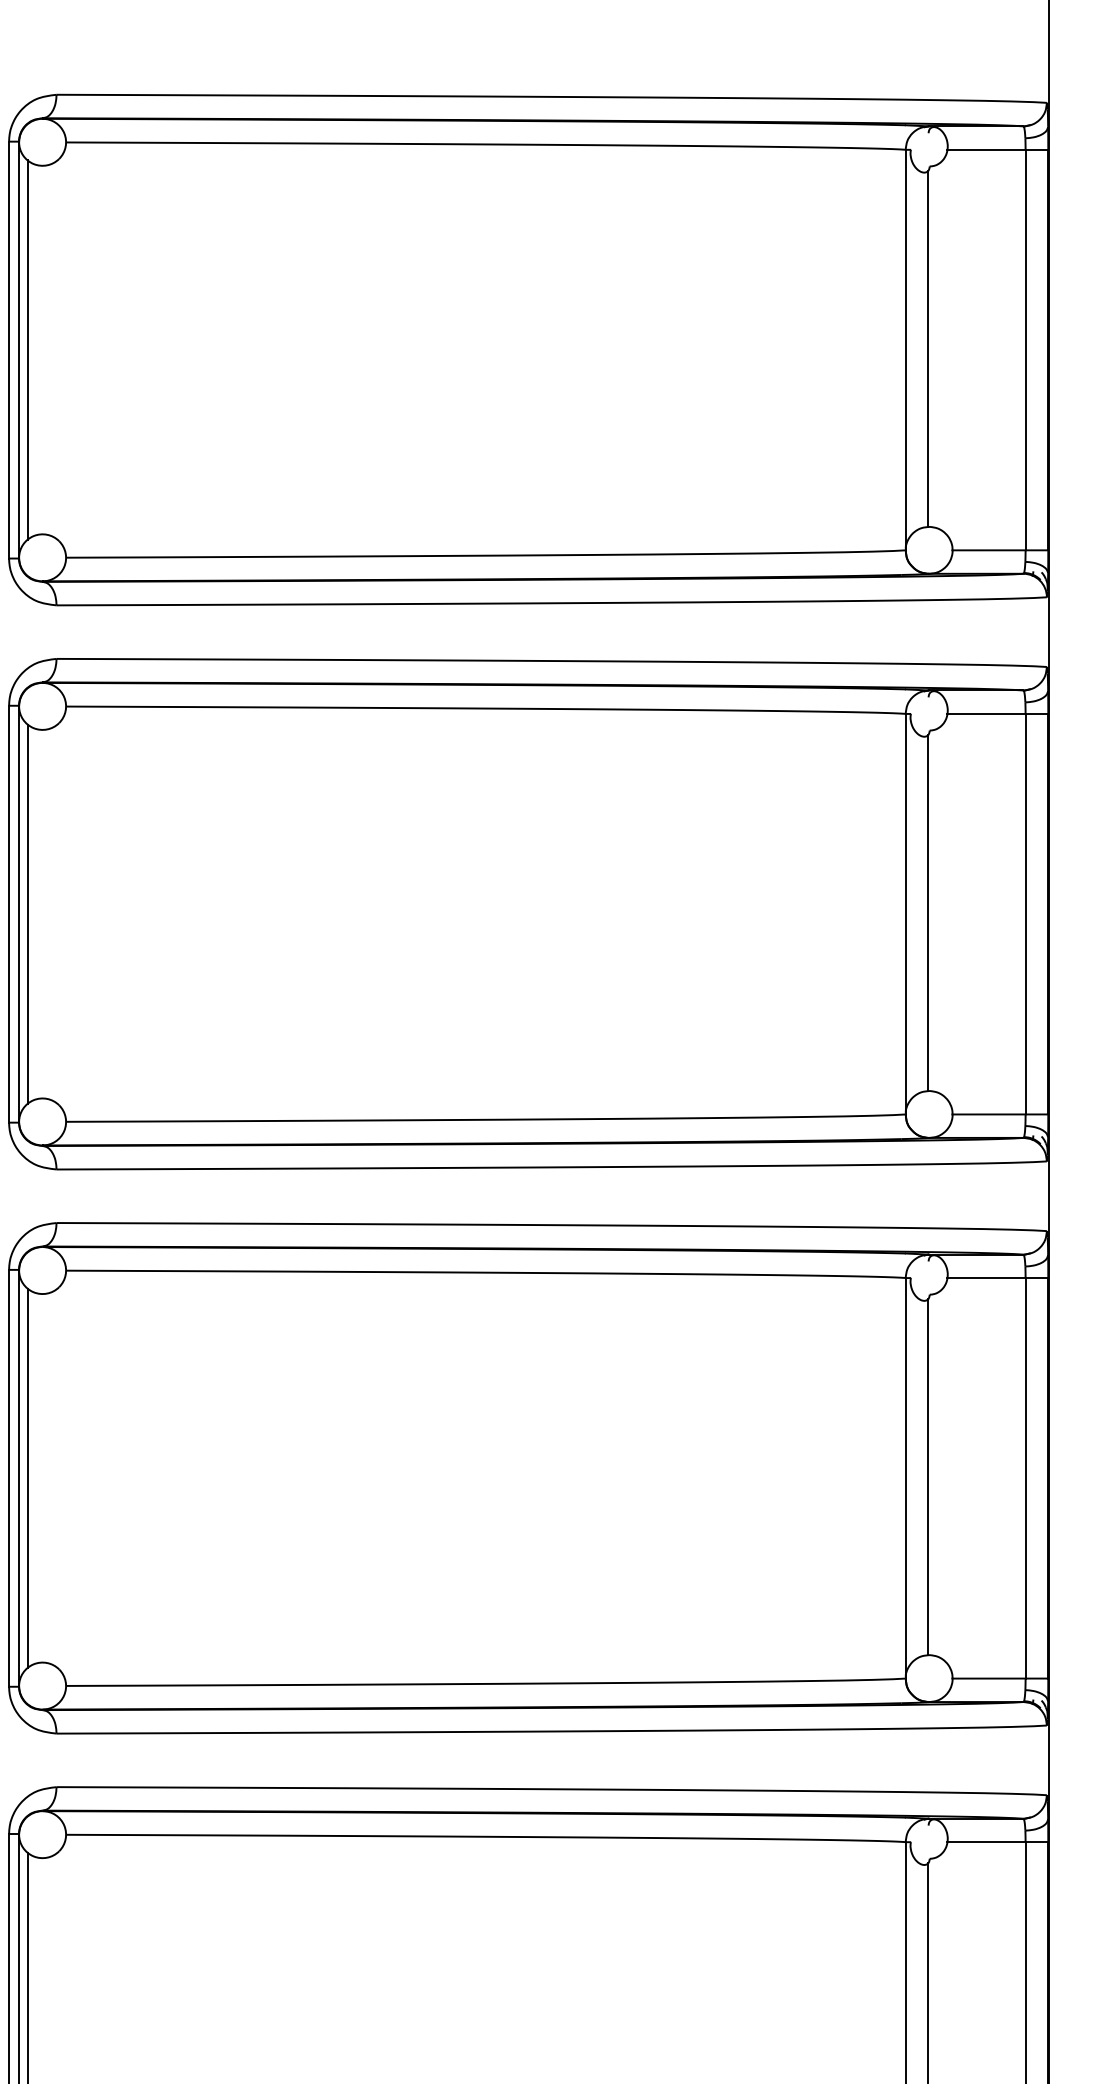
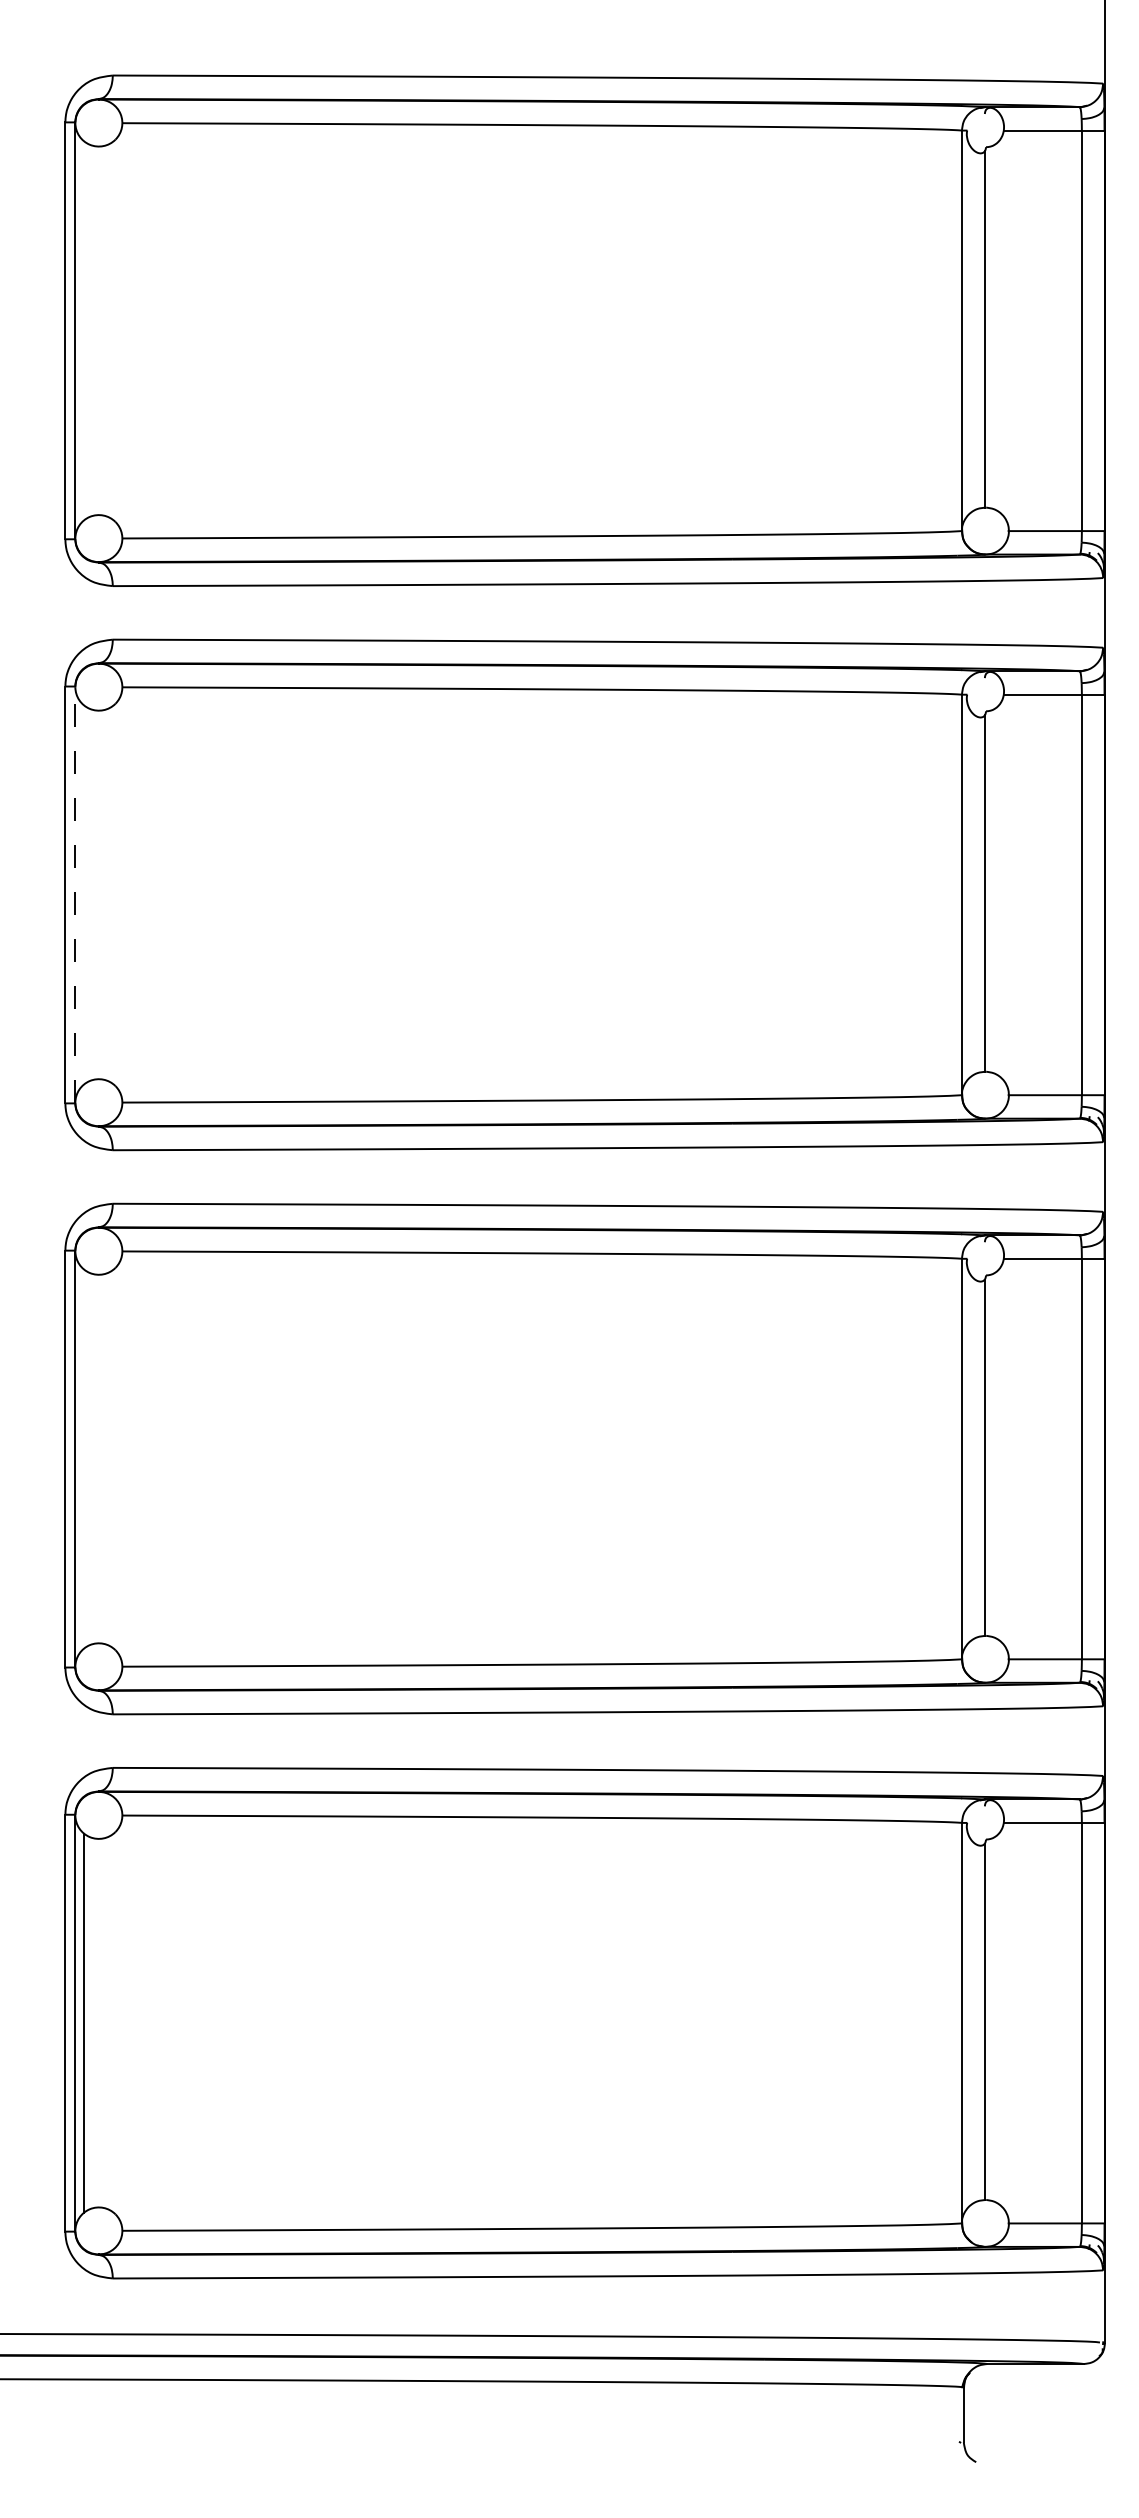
line: (28, 349) -> (84, 330), removed
line: (19, 913) -> (75, 894), solid -> dashed
line: (28, 913) -> (84, 894), removed
line: (28, 1477) -> (84, 1458), removed

